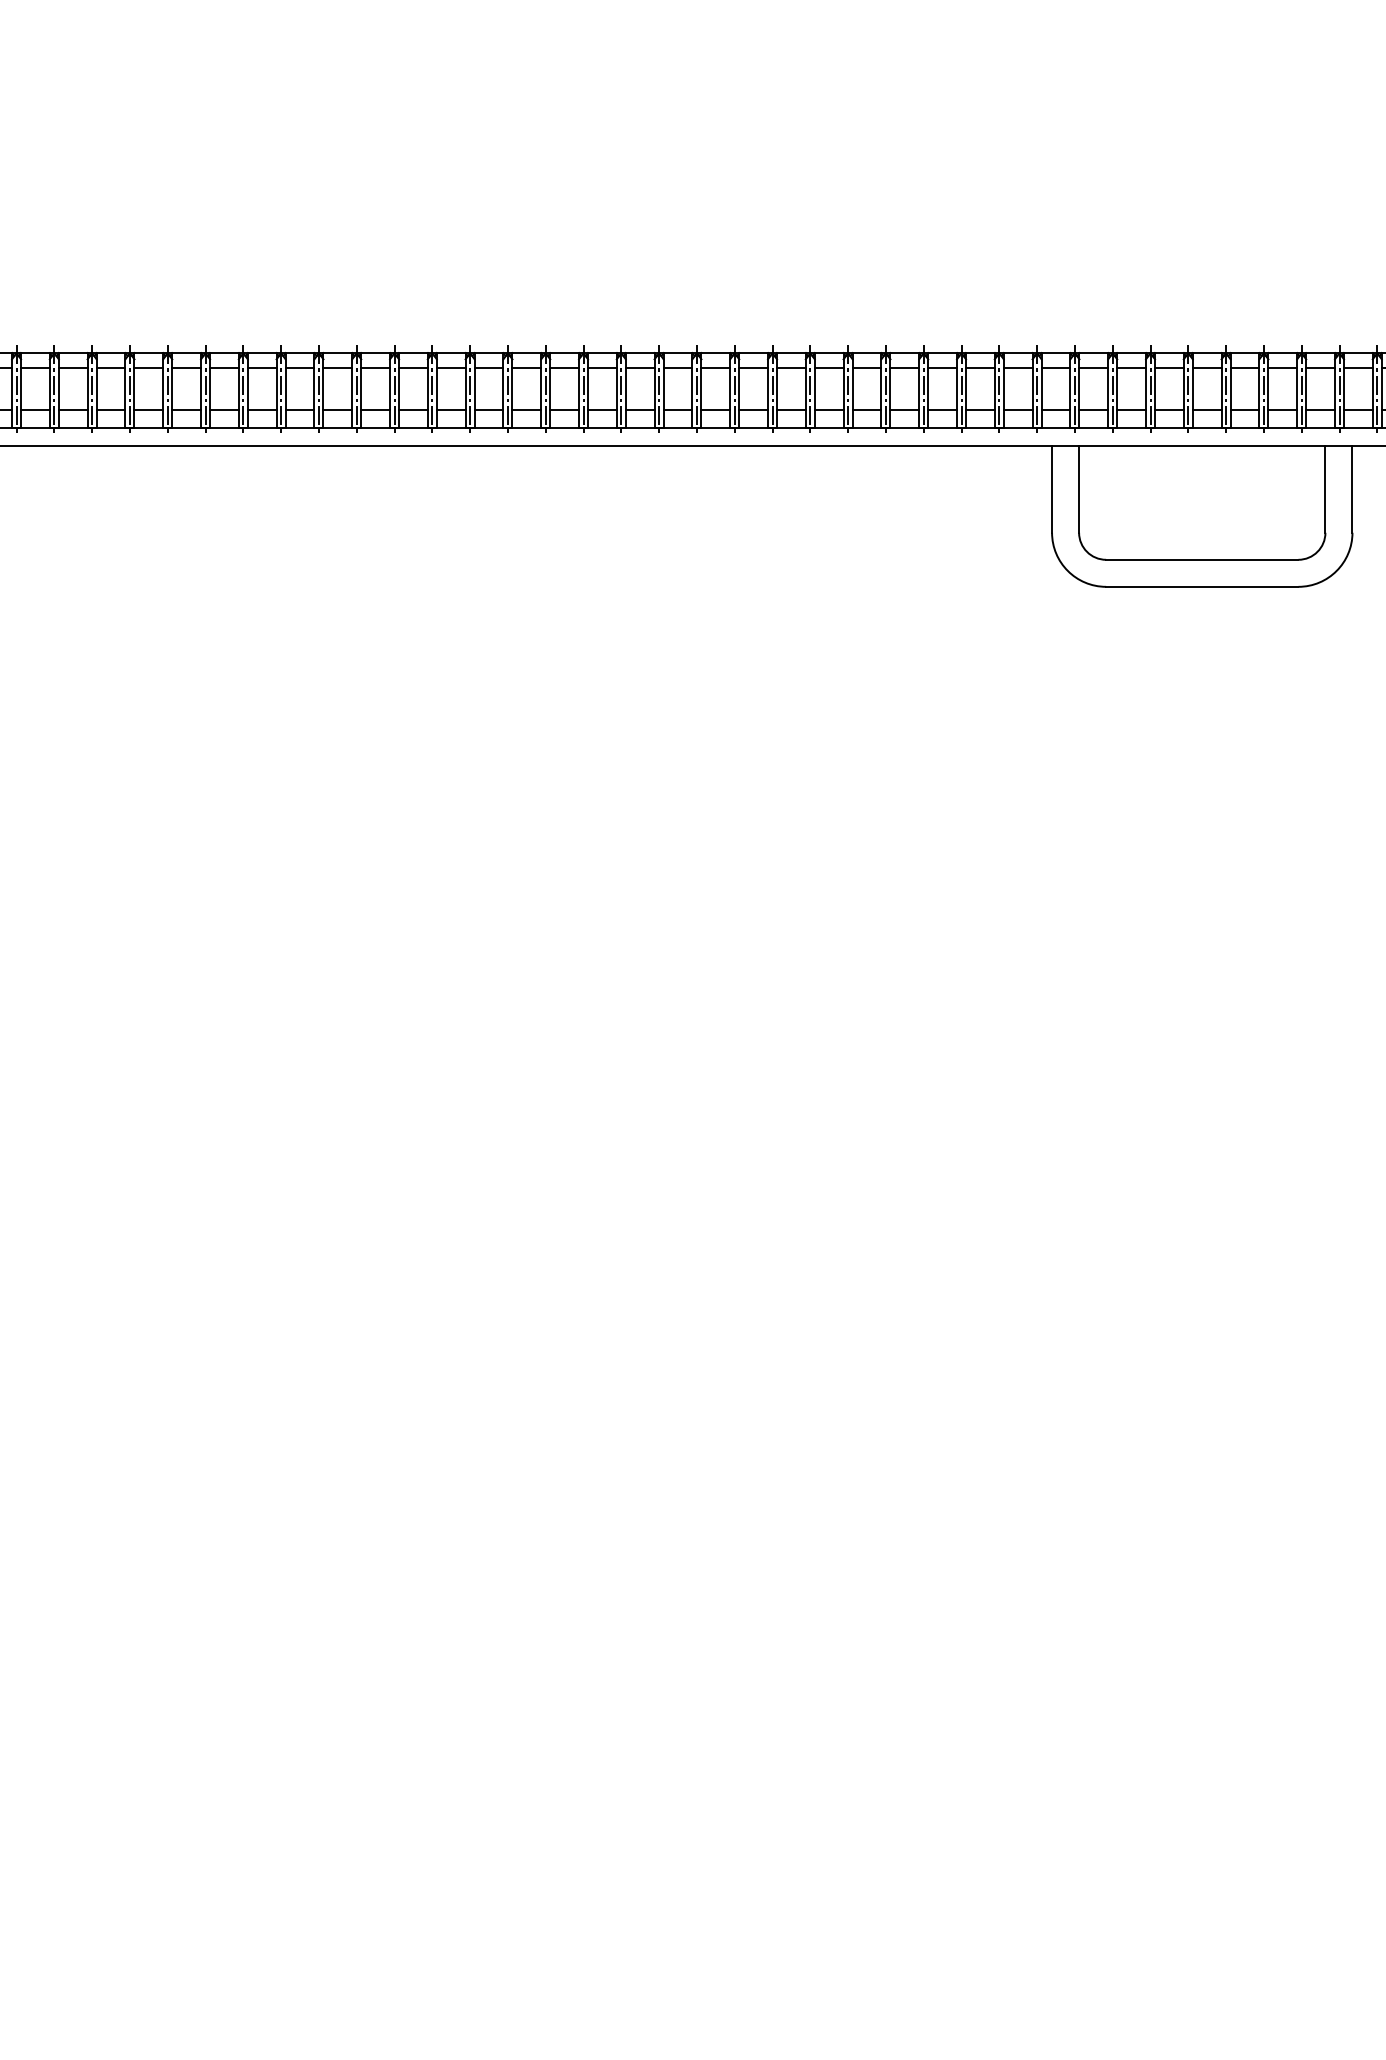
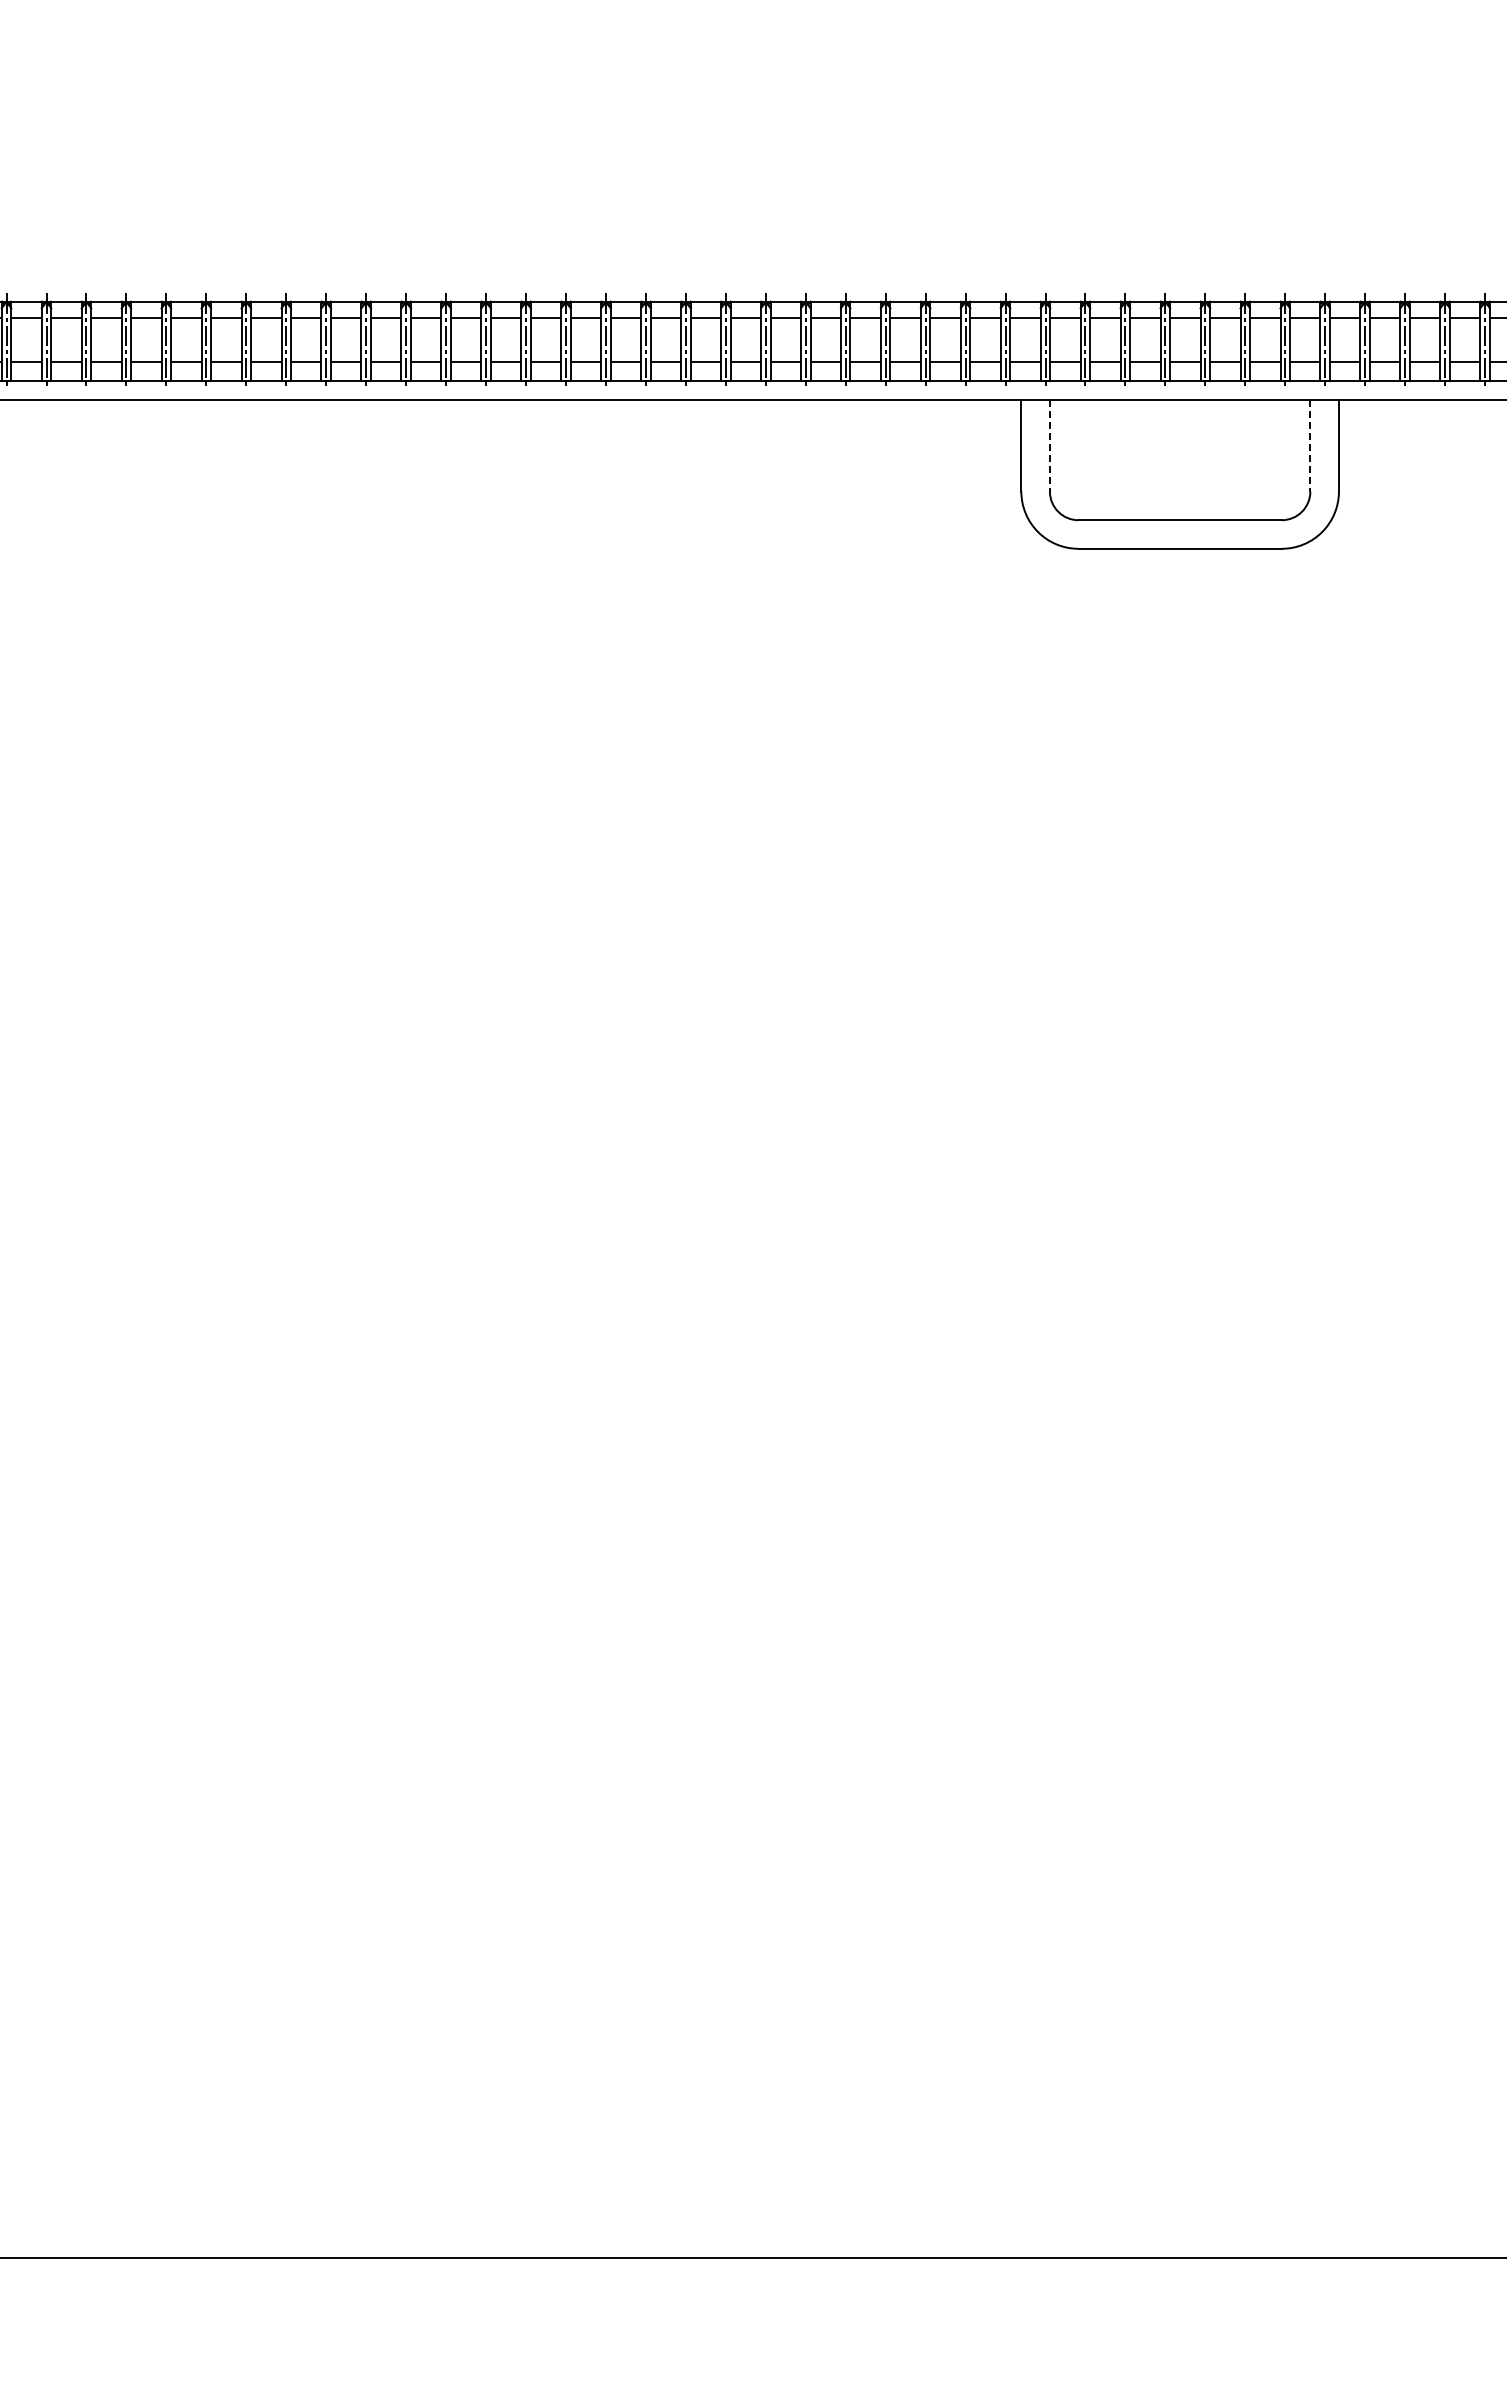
line: (1078, 489) -> (1049, 445), solid -> dashed
line: (1325, 489) -> (1310, 445), solid -> dashed

